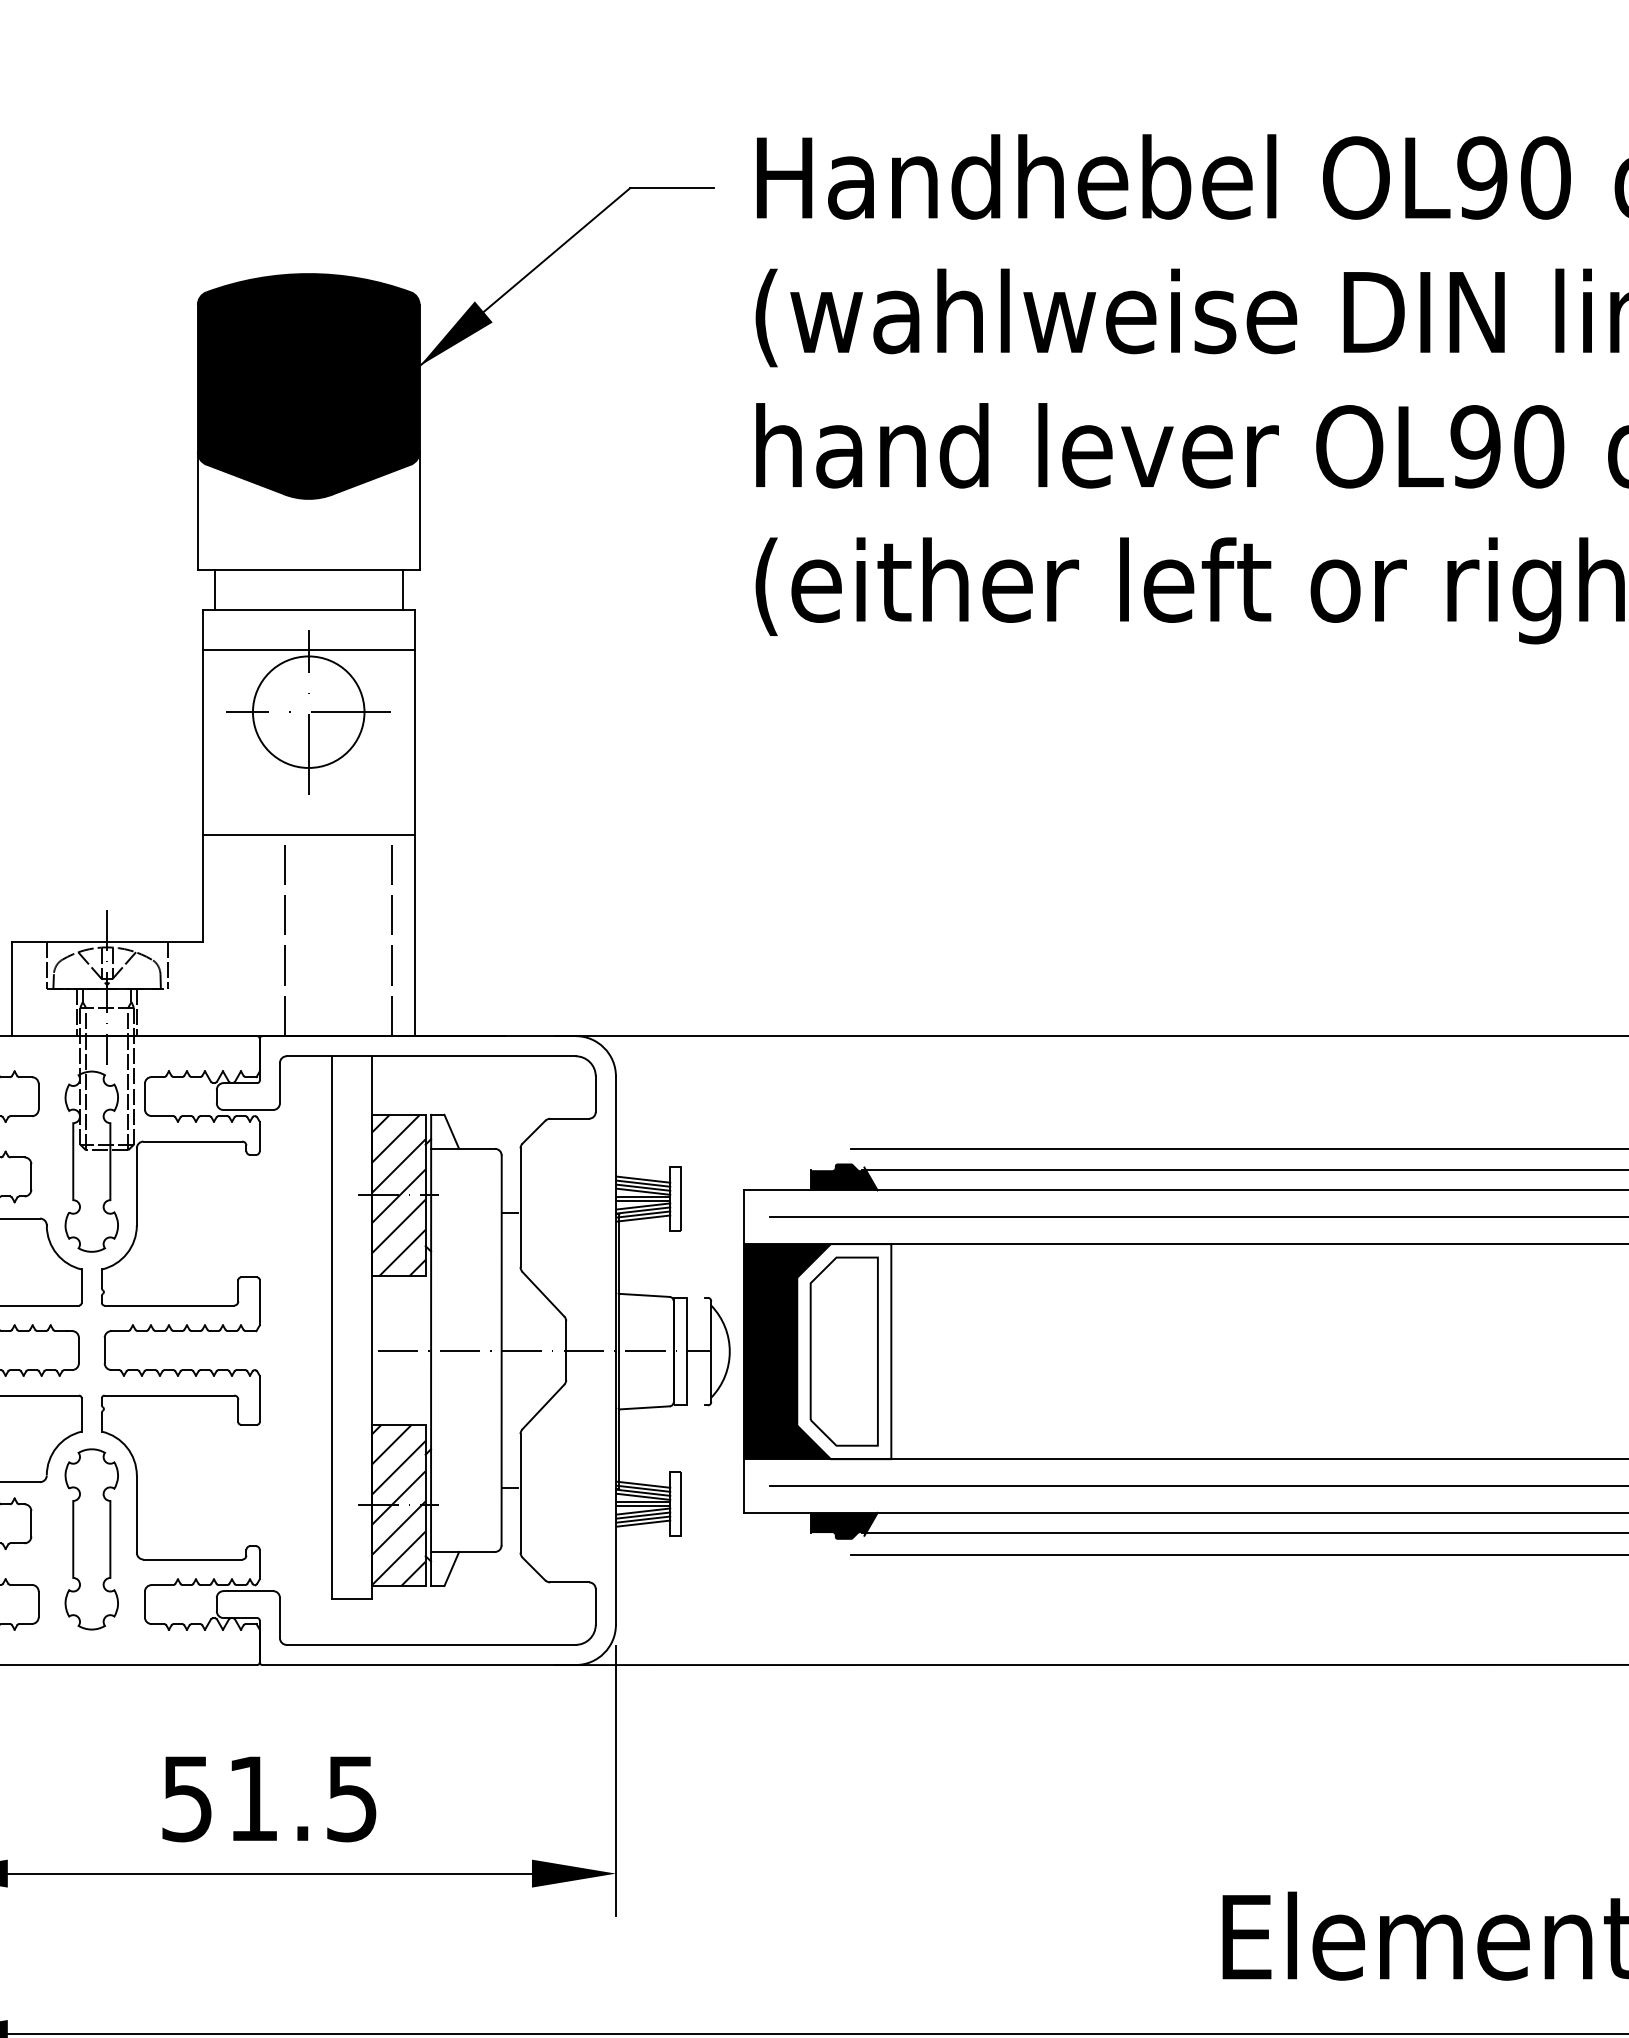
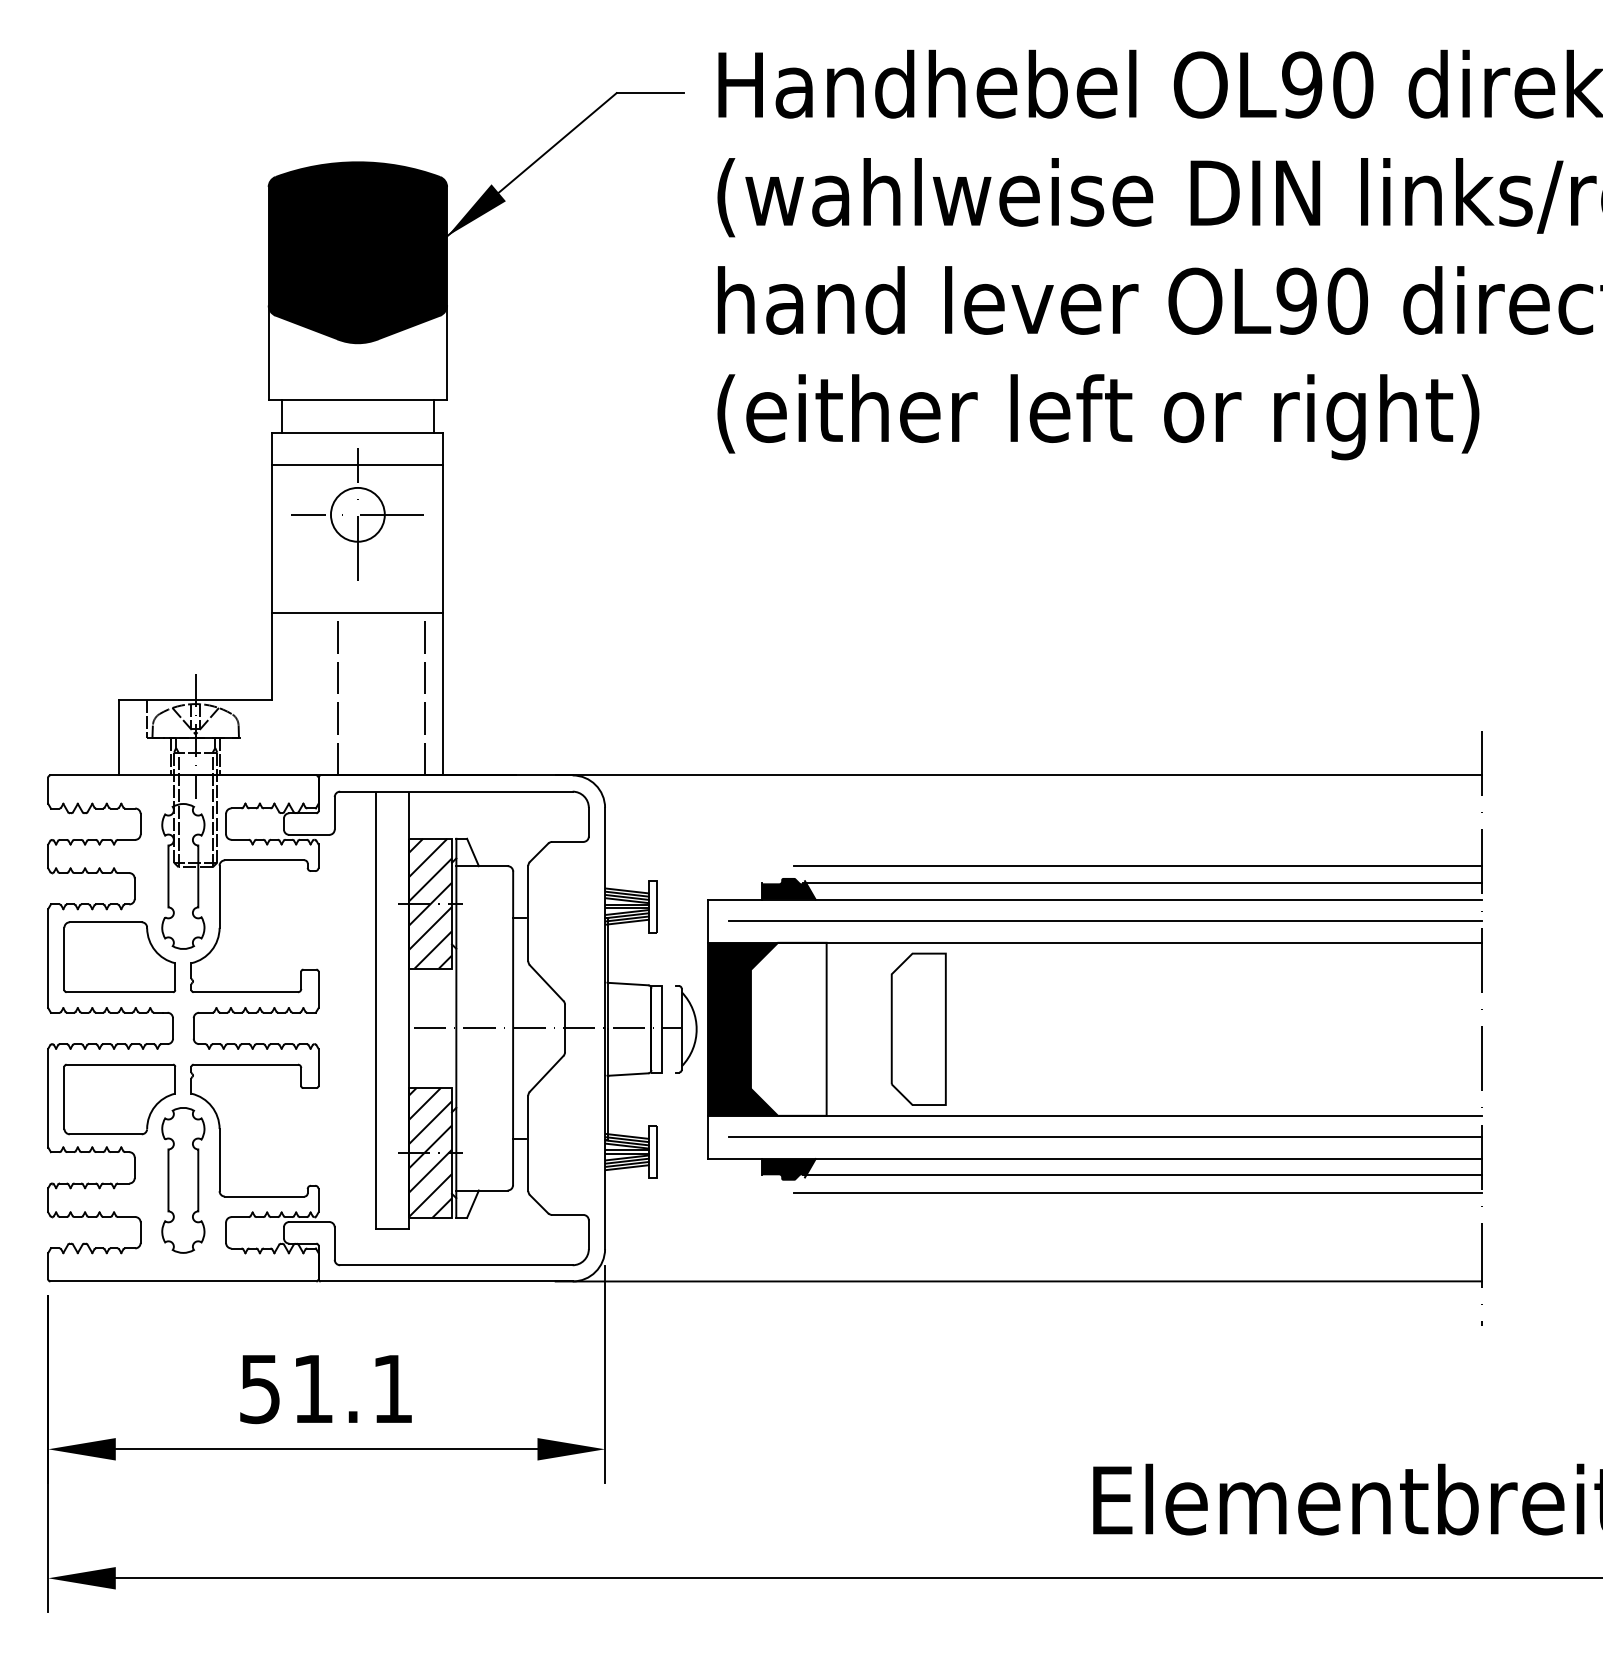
circle: (308, 711) -> (357, 514), size x0.6
line: (167, 965) -> (244, 718), removed
part: (843, 1350) -> (918, 1028), moved
text: (351, 1799) -> (392, 1389), 51.5 -> 51.1

